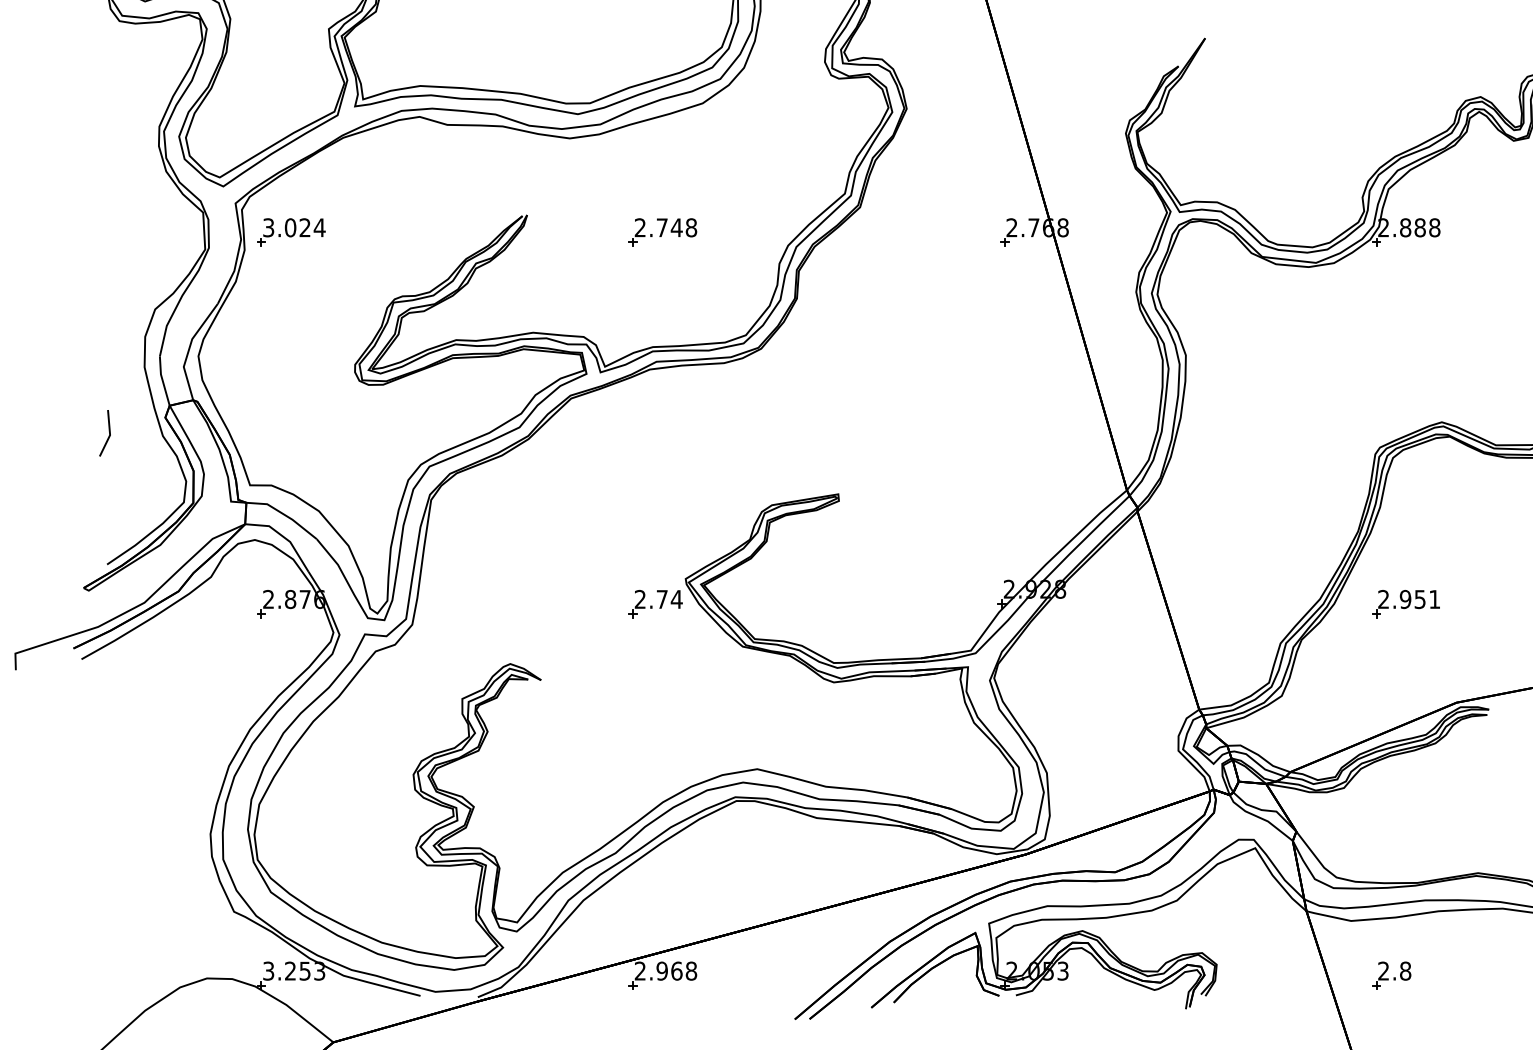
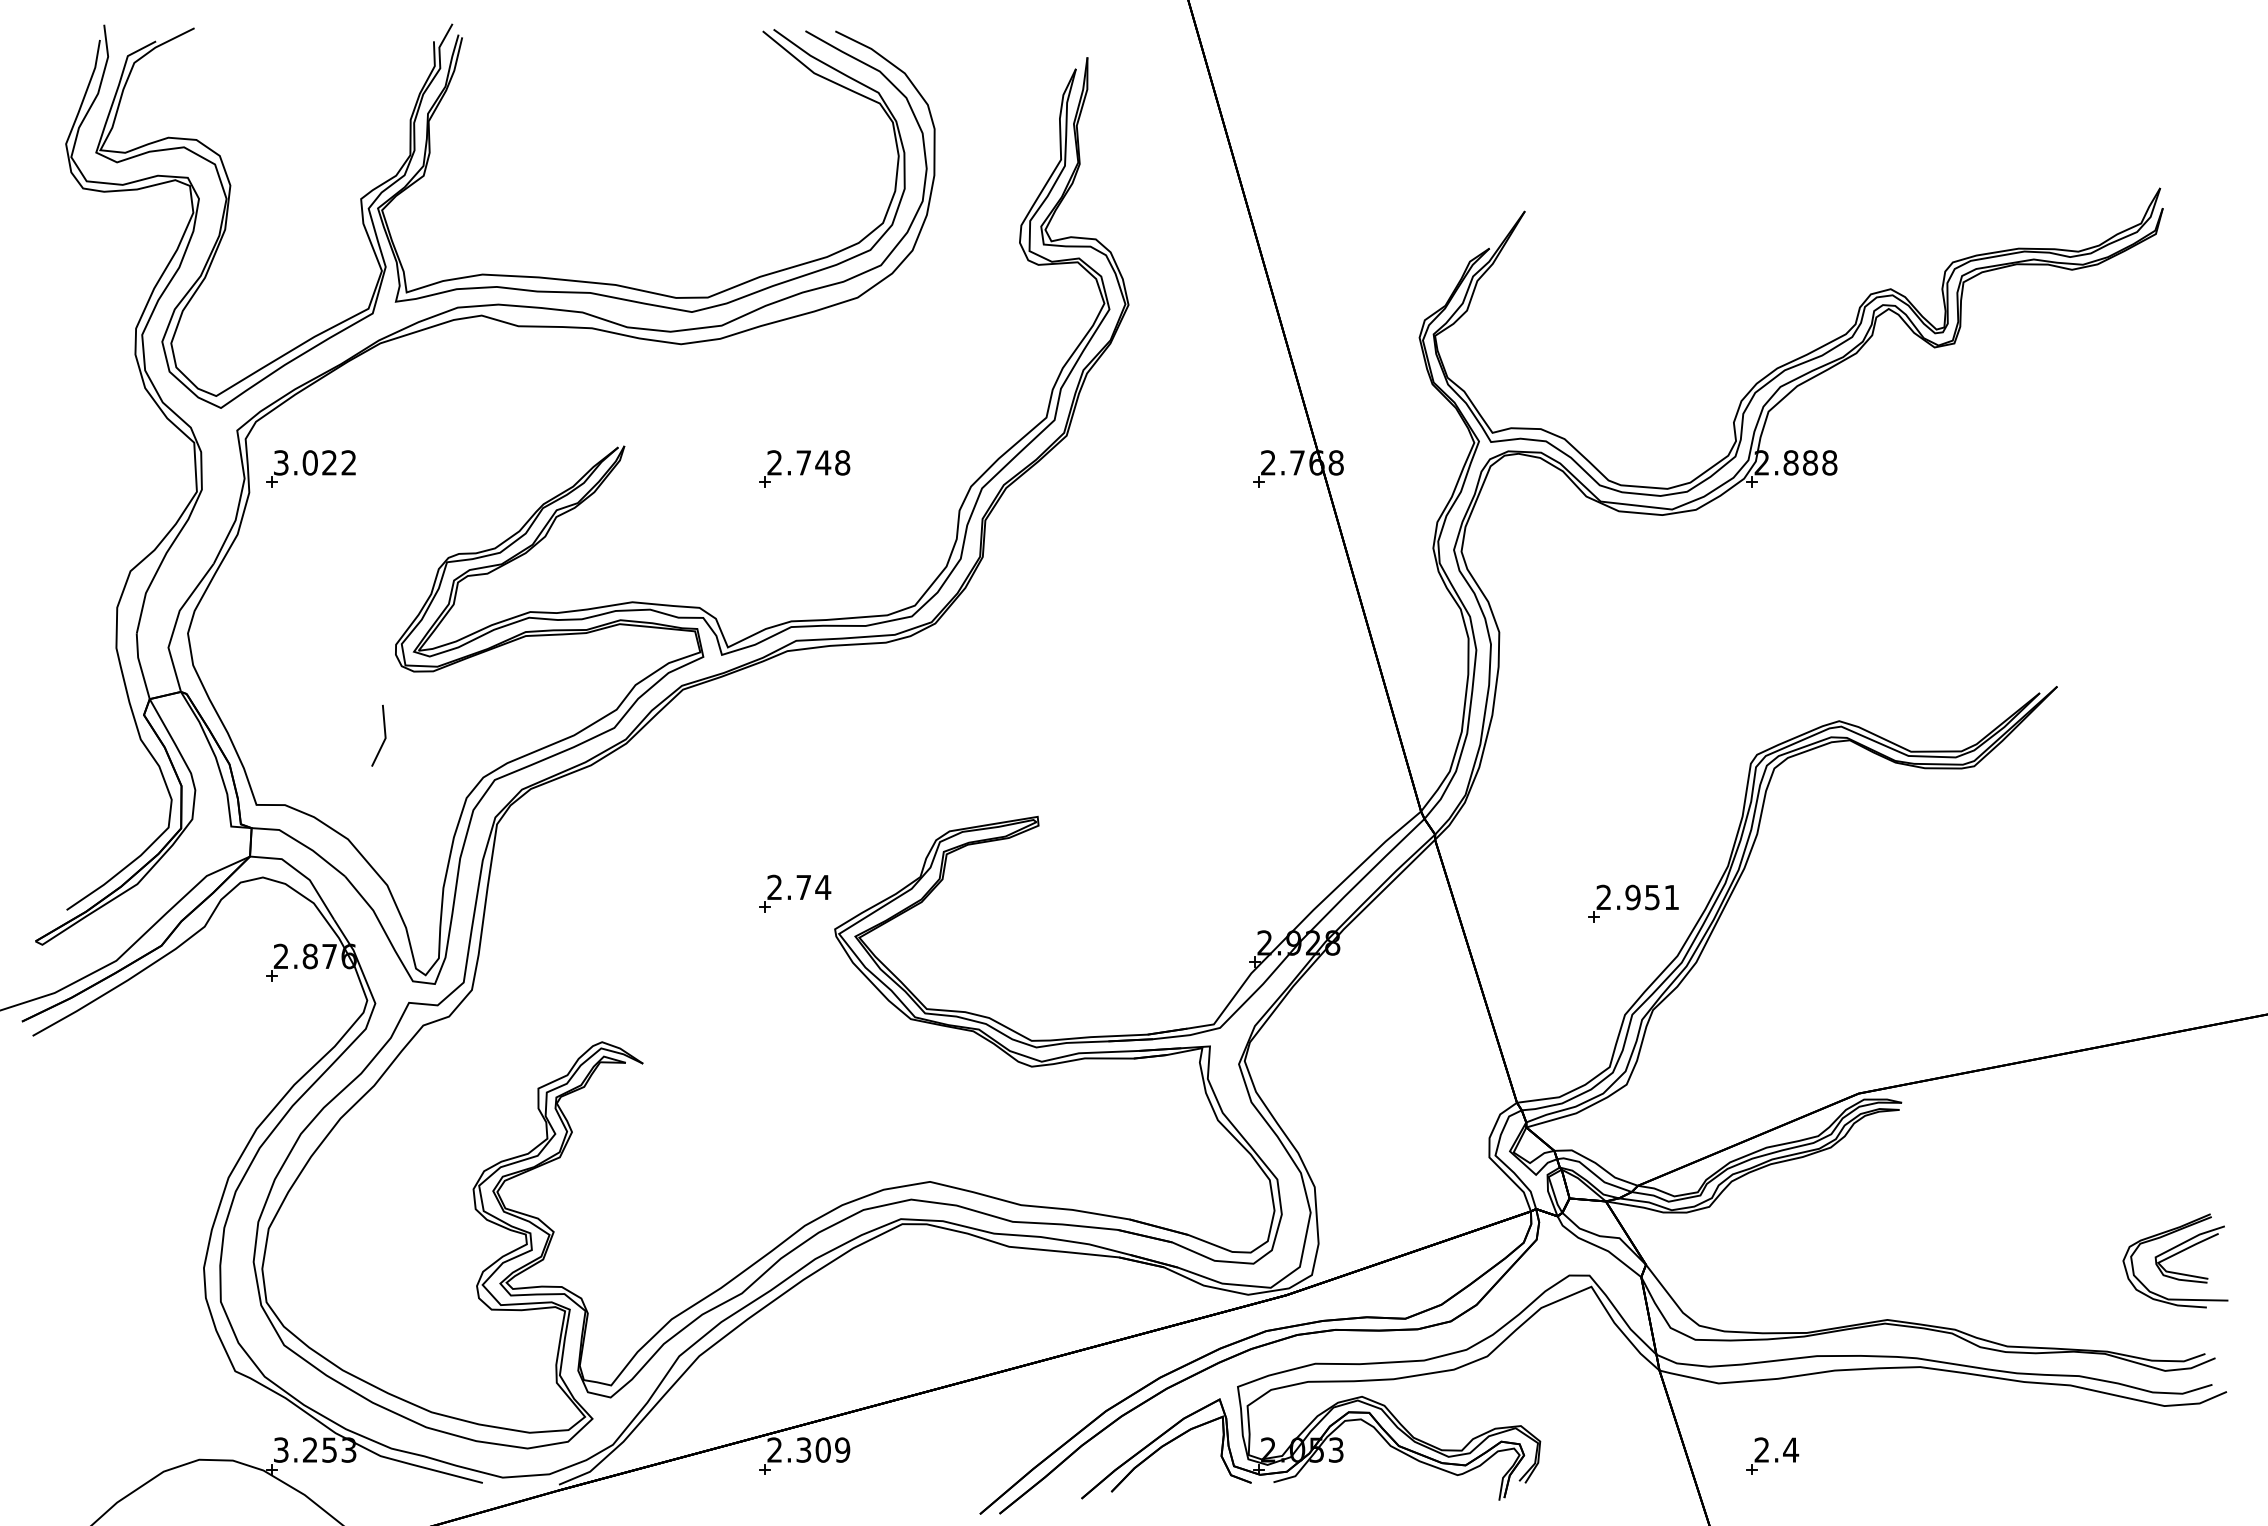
text: (320, 227) -> (349, 462), 3.024 -> 3.022
line: (109, 433) -> (384, 735), moved
part: (655, 603) -> (795, 893), moved
part: (1405, 603) -> (1633, 903), moved
text: (677, 970) -> (823, 1449), 2.968 -> 2.309
text: (1405, 970) -> (1791, 1449), 2.8 -> 2.4

